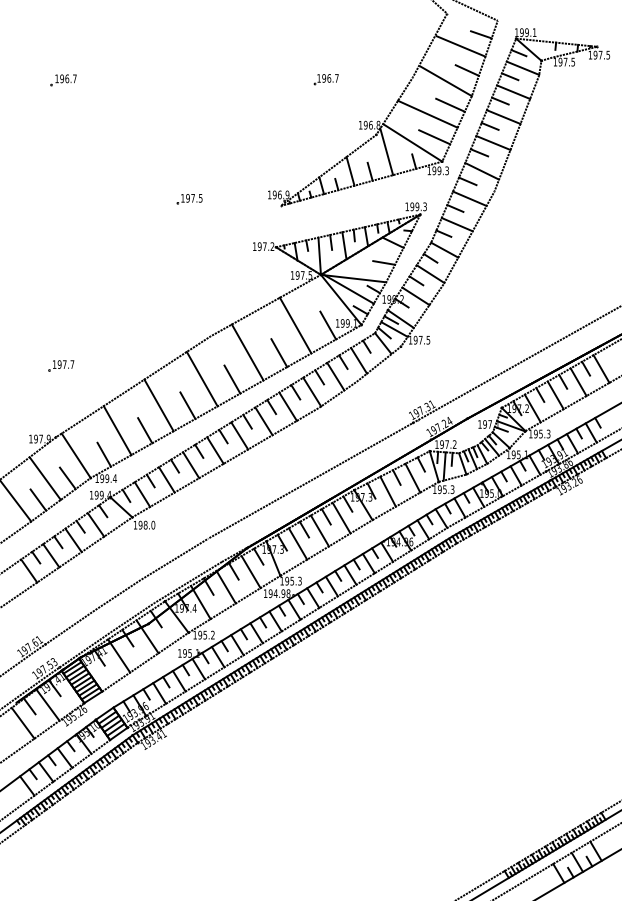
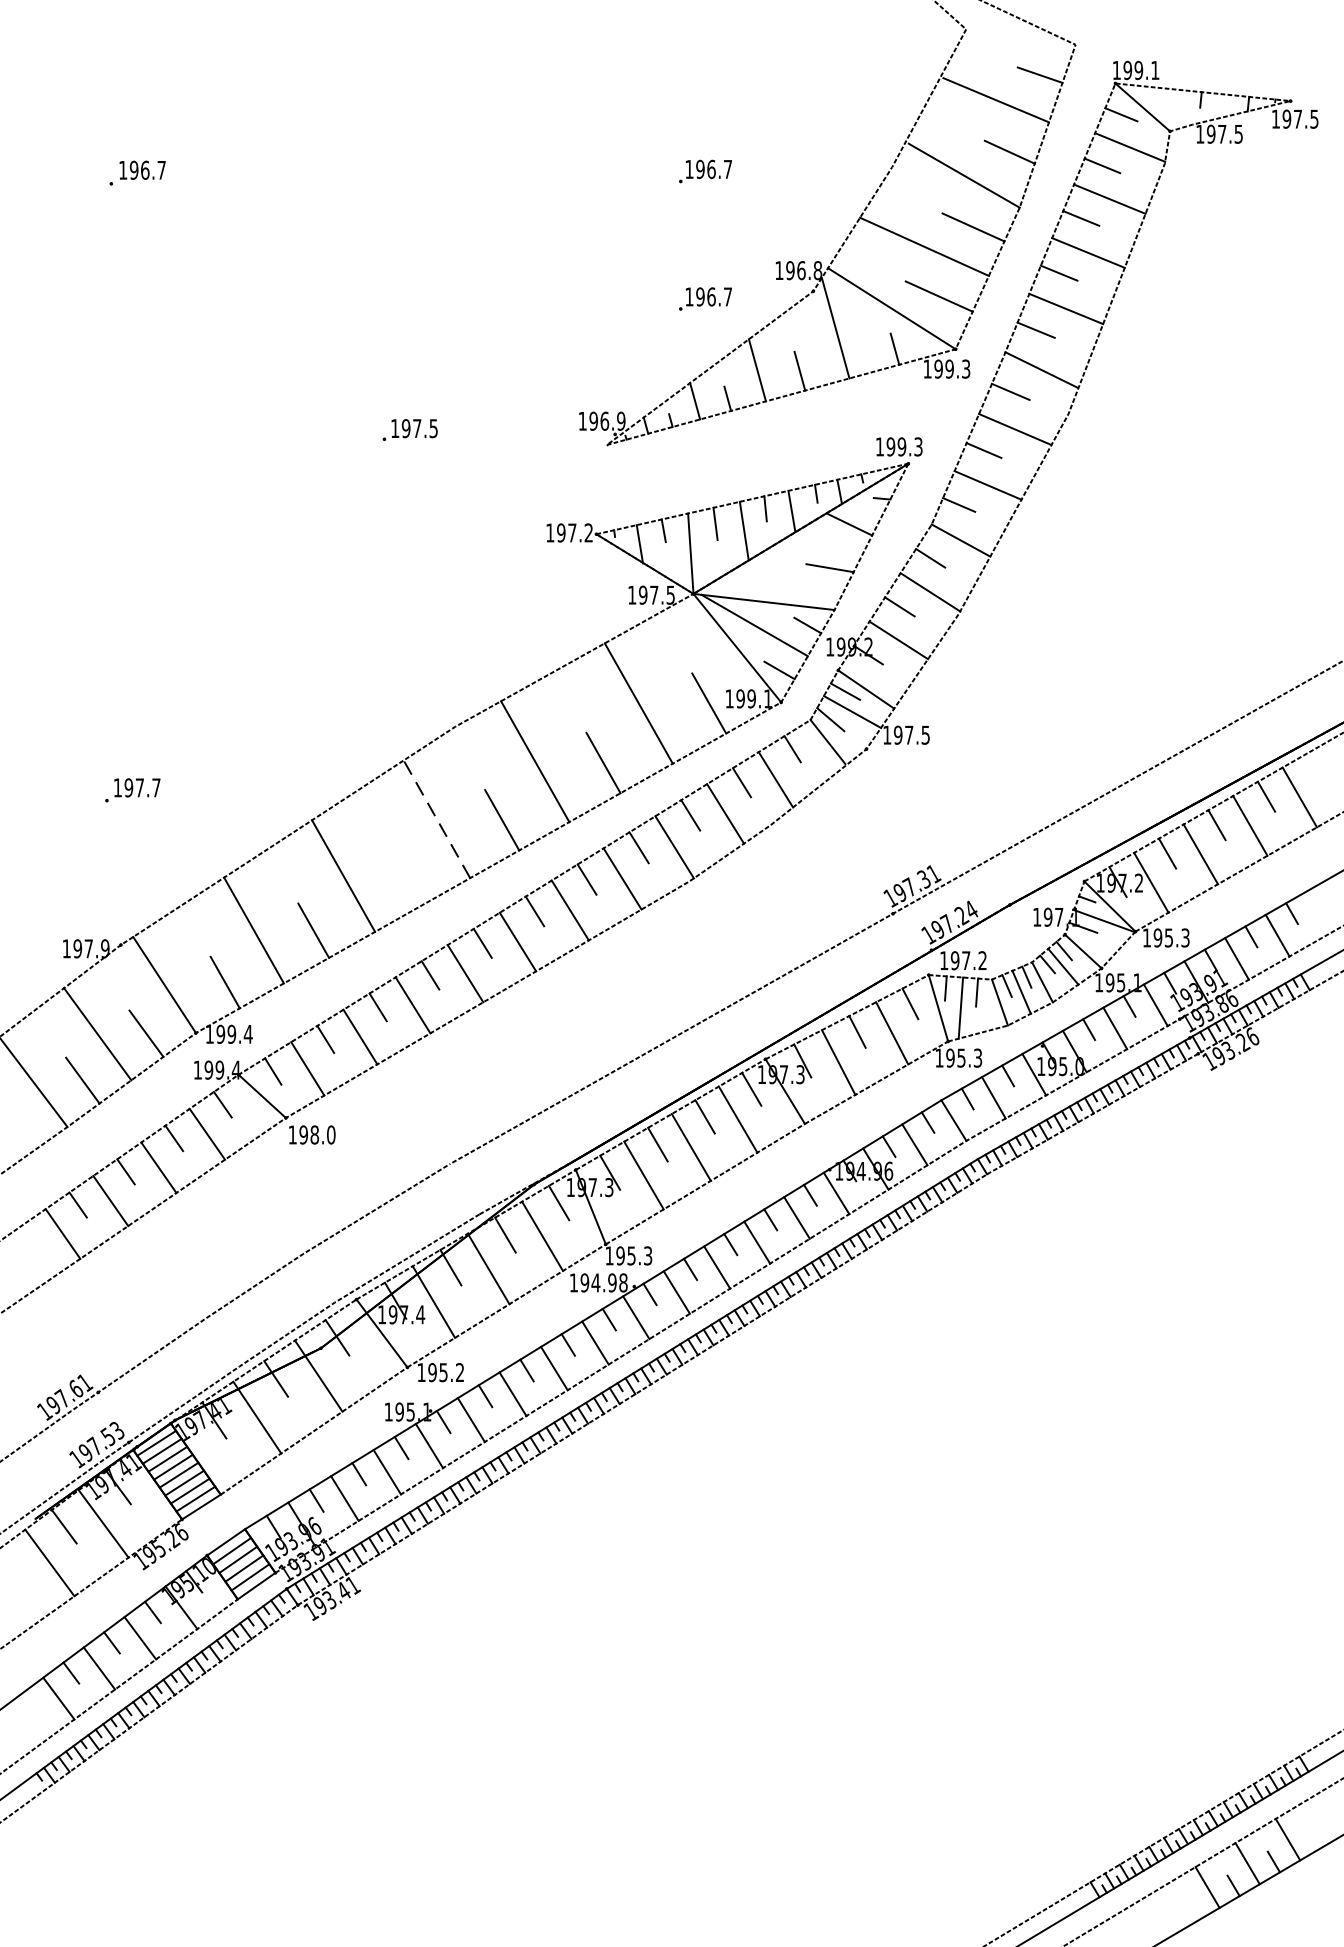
part: (325, 138) -> (703, 299), added
line: (201, 378) -> (435, 817), solid -> dashed
line: (187, 405) -> (405, 876), removed

